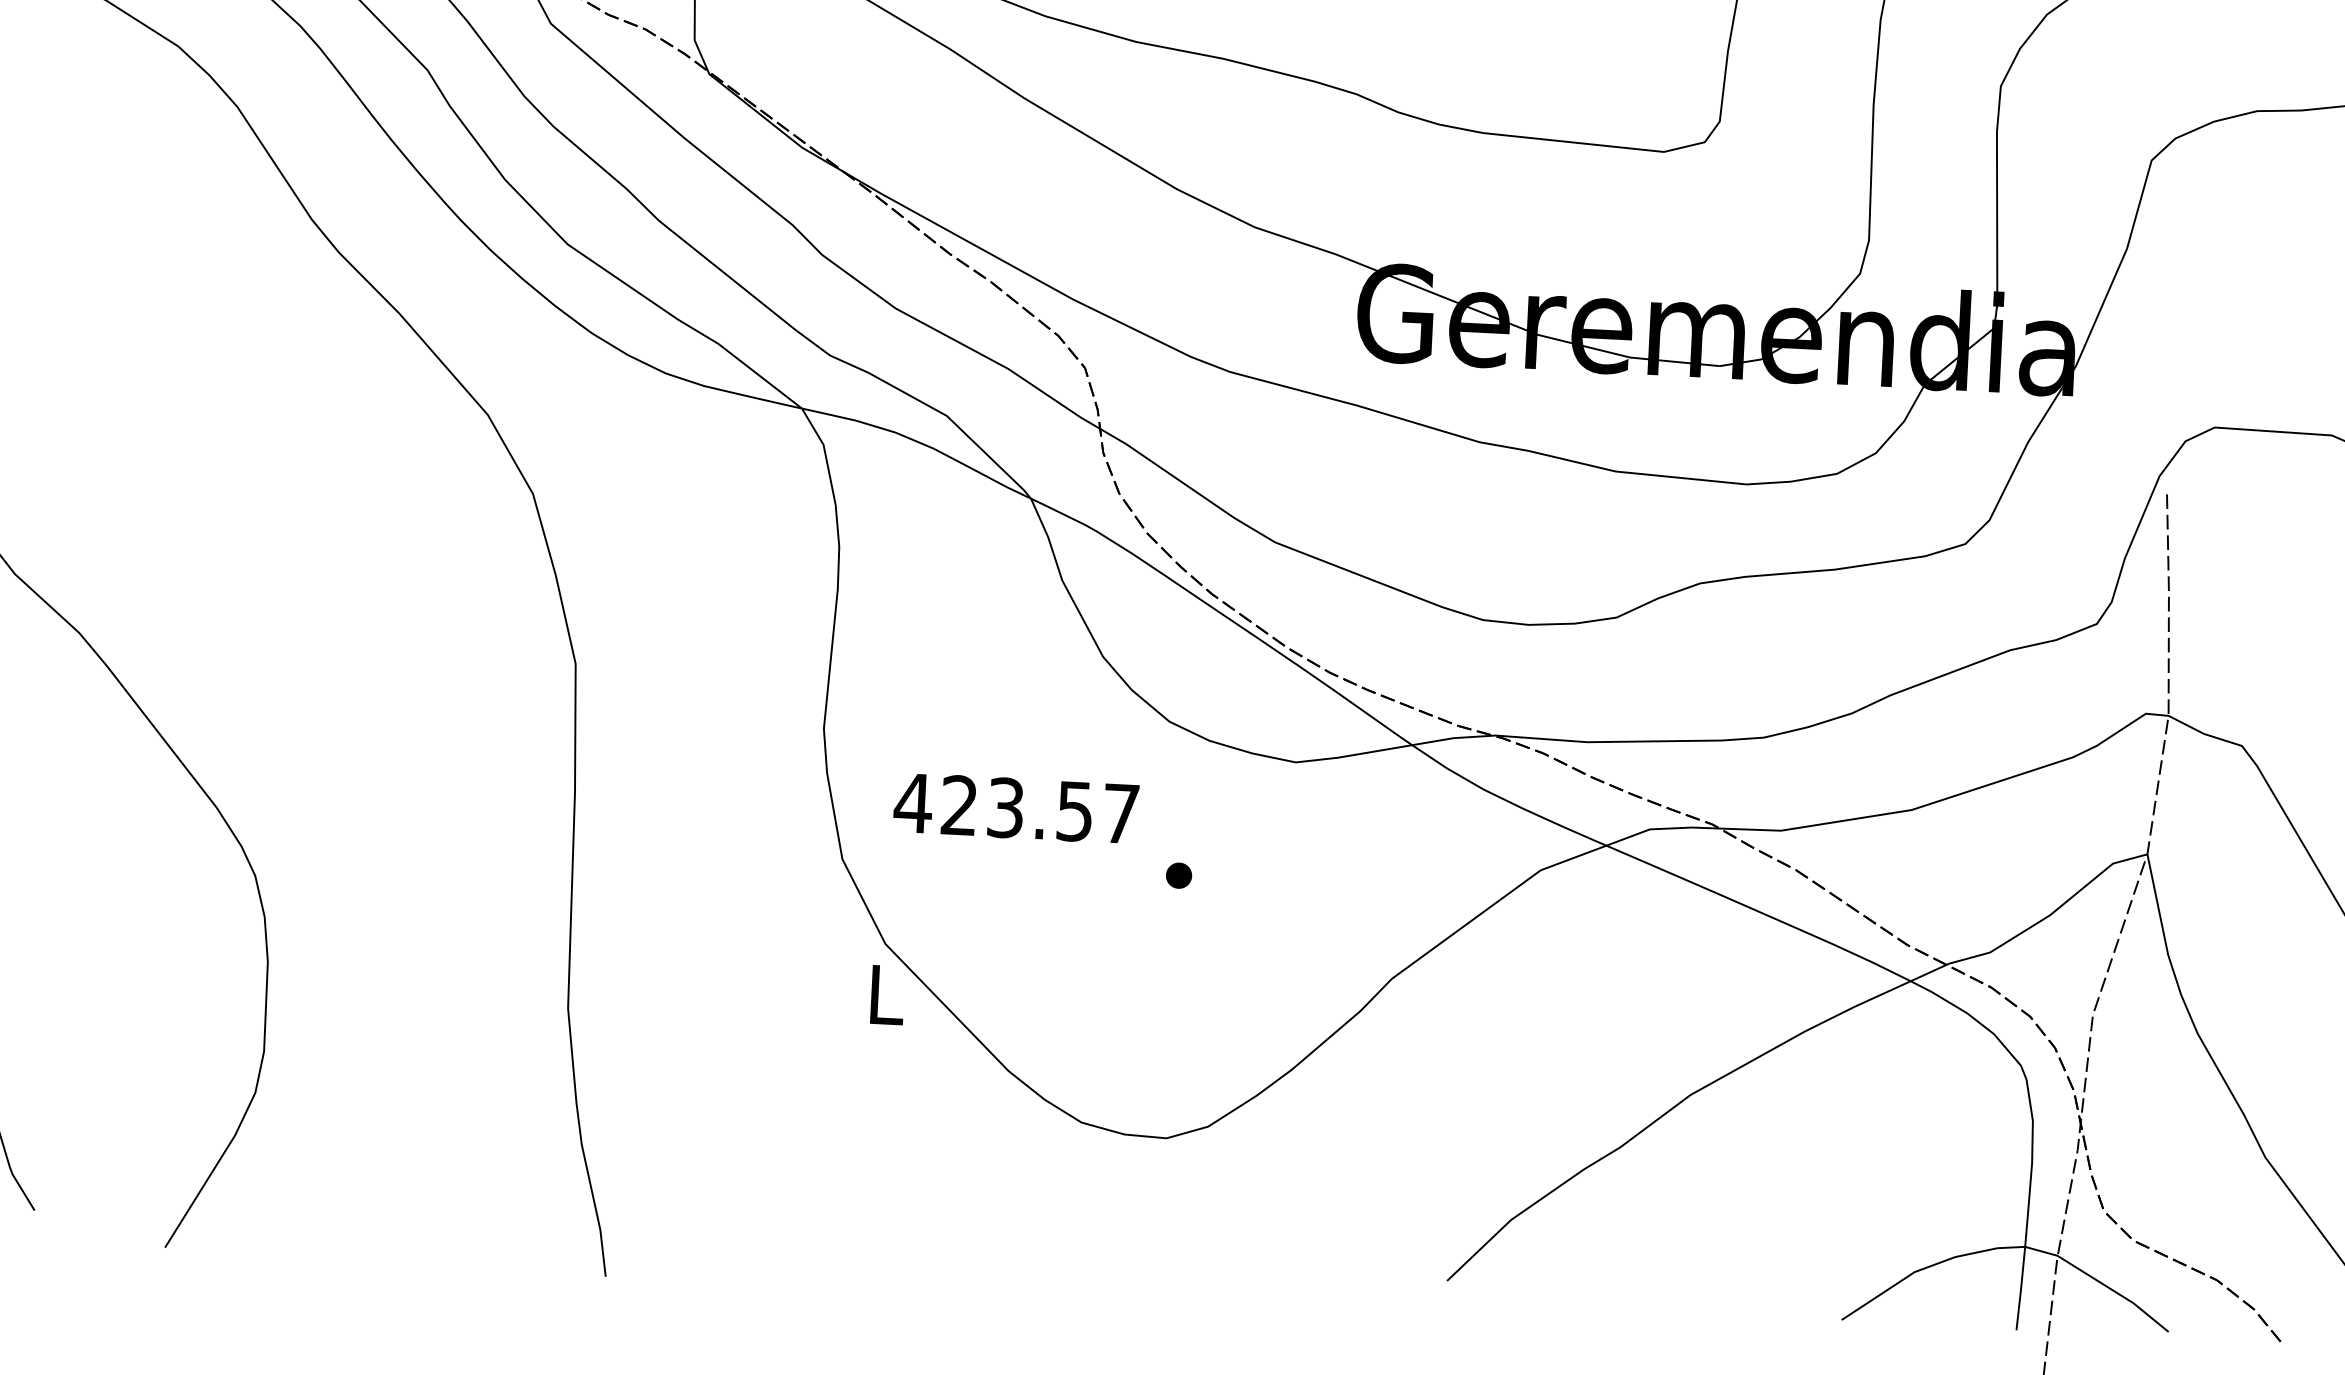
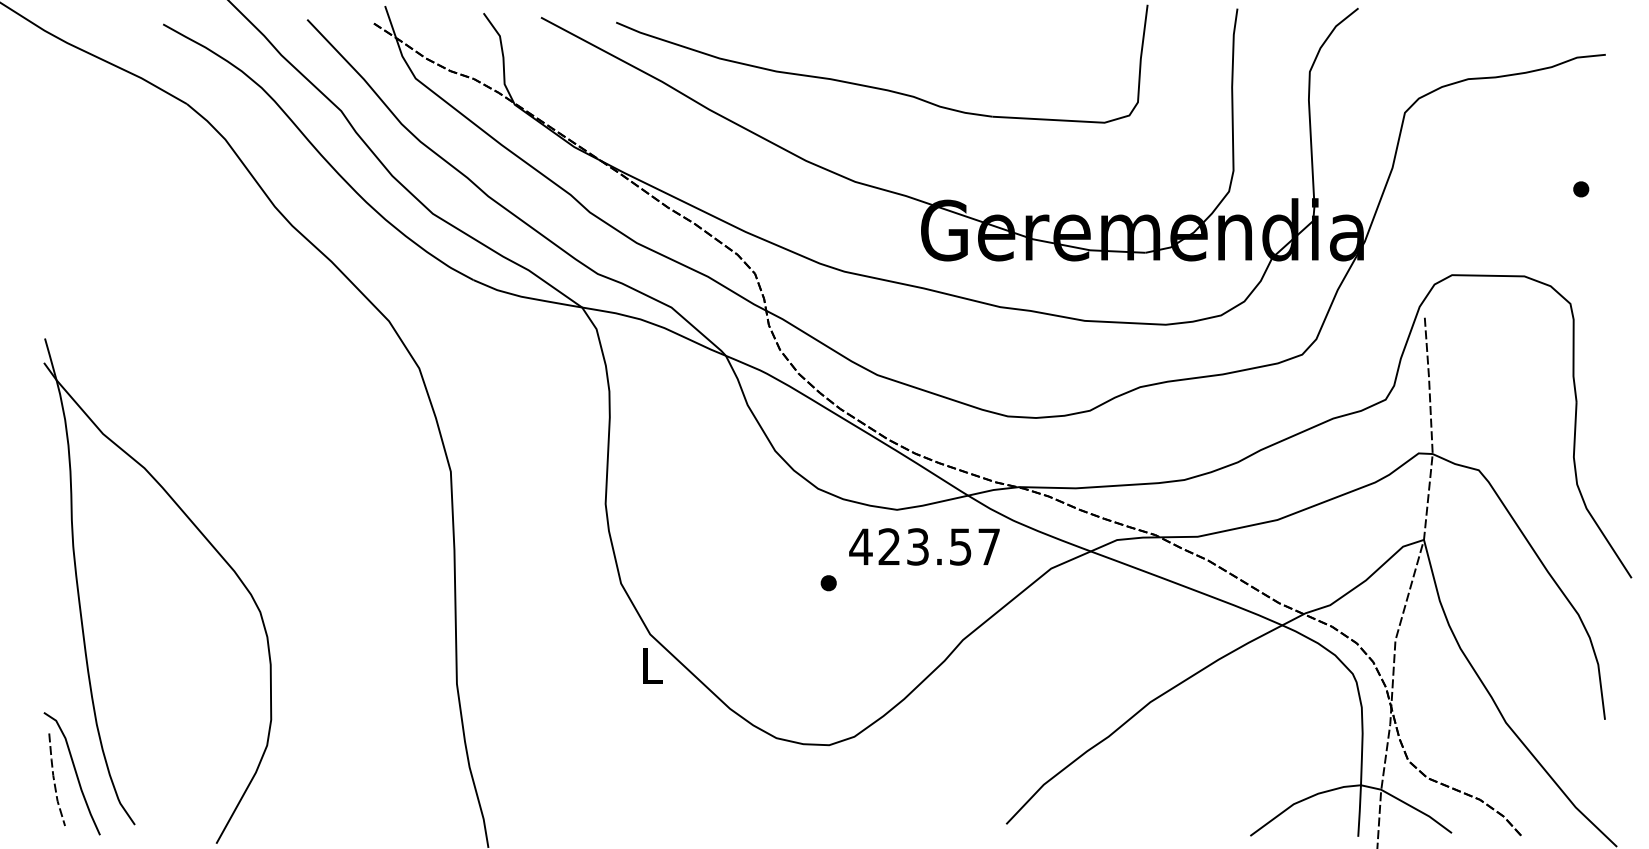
text: (1016, 807) -> (924, 546), moved

